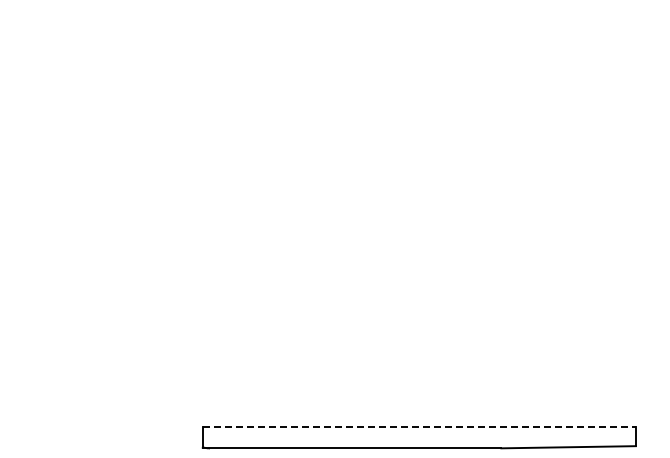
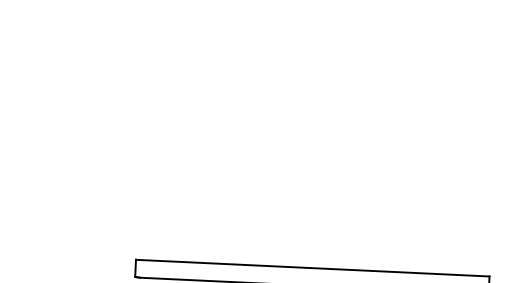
line: (419, 426) -> (312, 268), dashed -> solid

